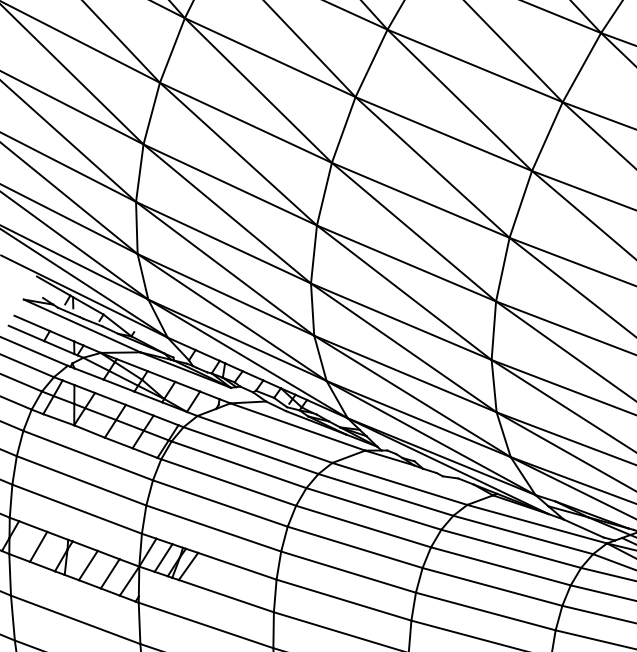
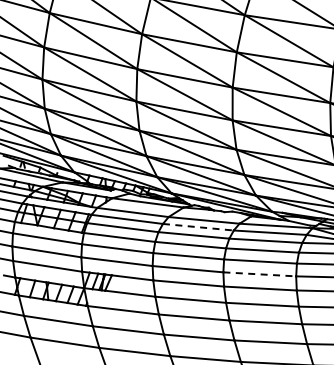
line: (385, 495) -> (198, 227), solid -> dashed
line: (487, 612) -> (260, 274), solid -> dashed

